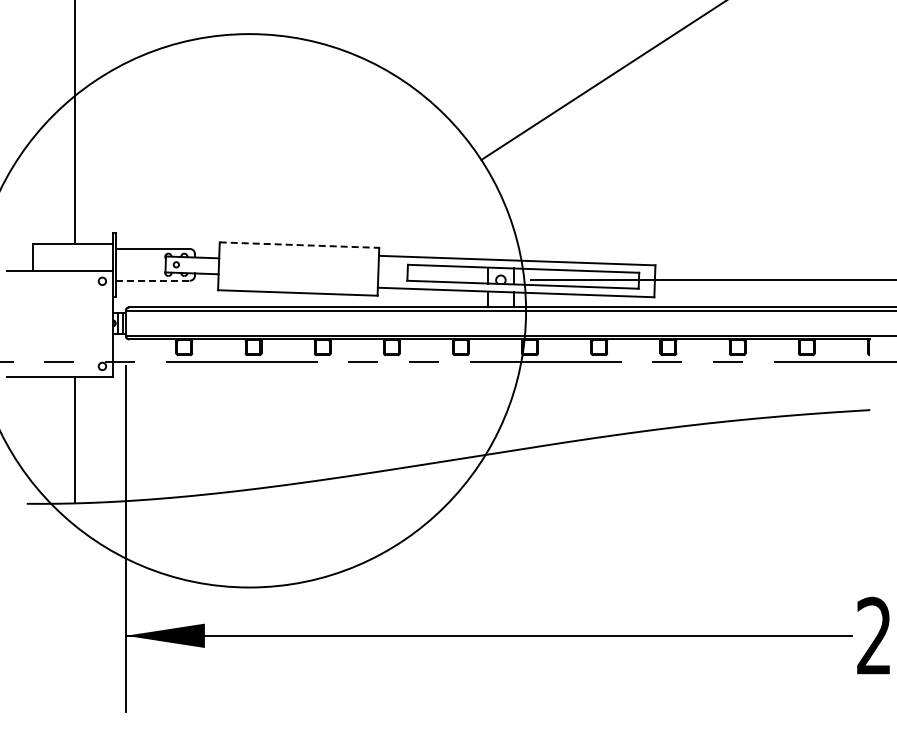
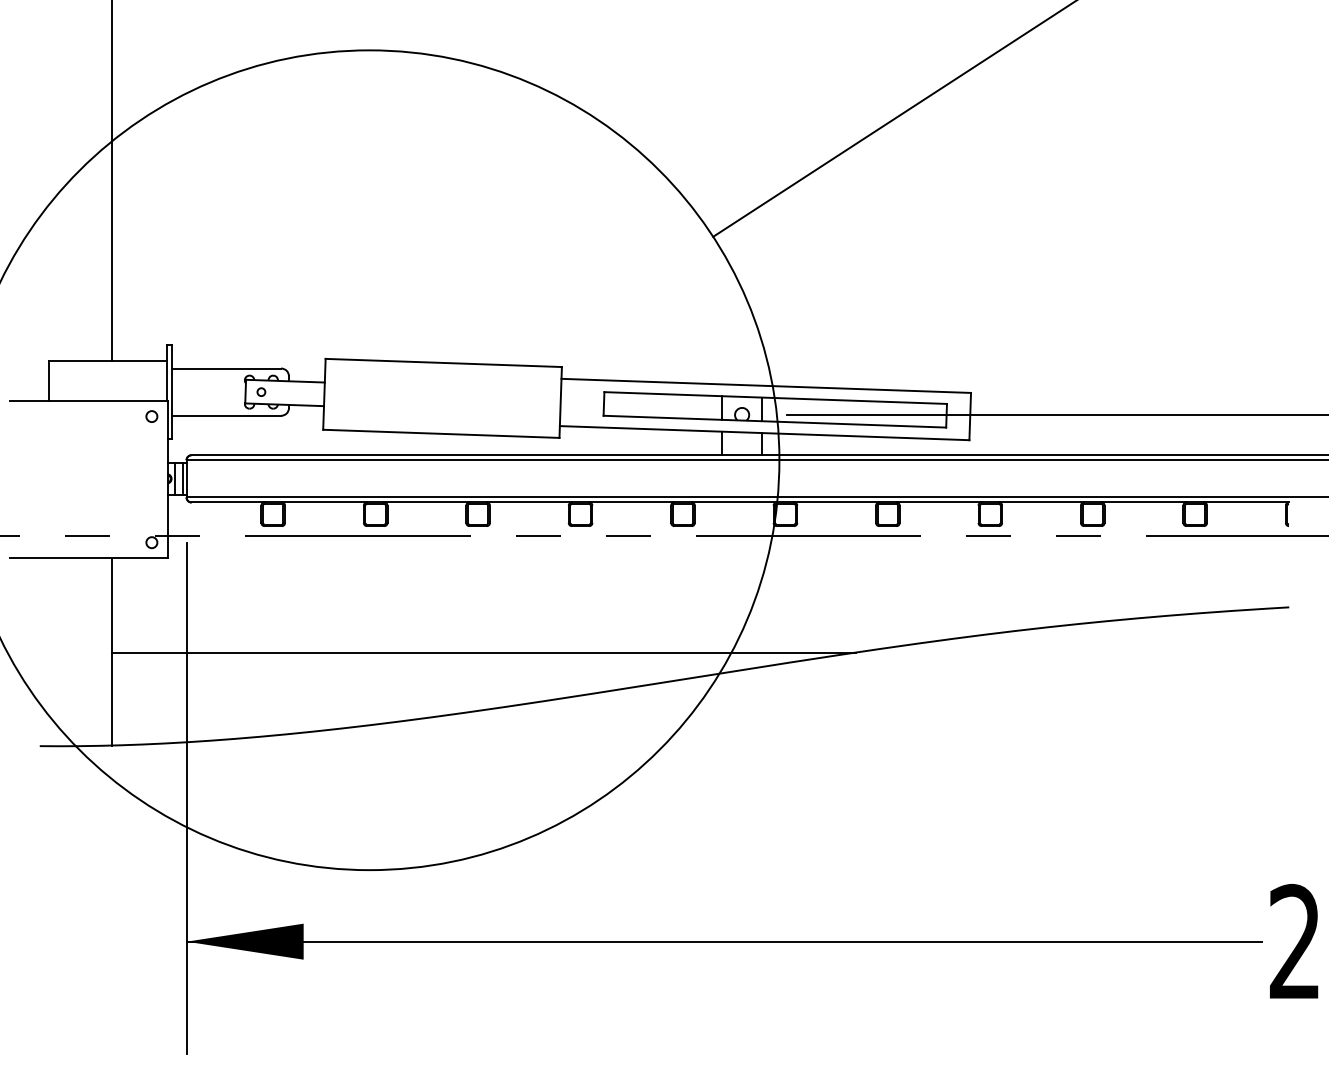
line: (299, 245) -> (443, 363), dashed -> solid
line: (152, 280) -> (226, 415), dashed -> solid
line: (326, 440) -> (483, 652), added

